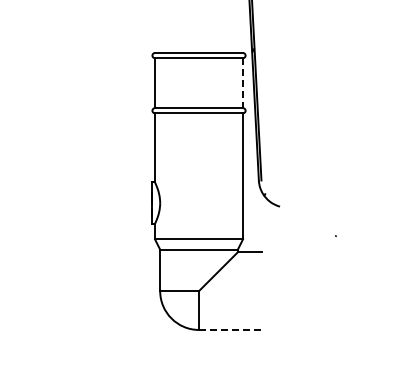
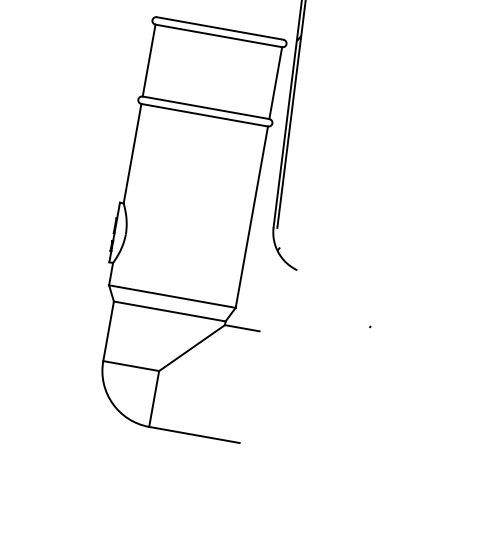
line: (243, 83) -> (276, 83), dashed -> solid
line: (230, 329) -> (194, 434), dashed -> solid

